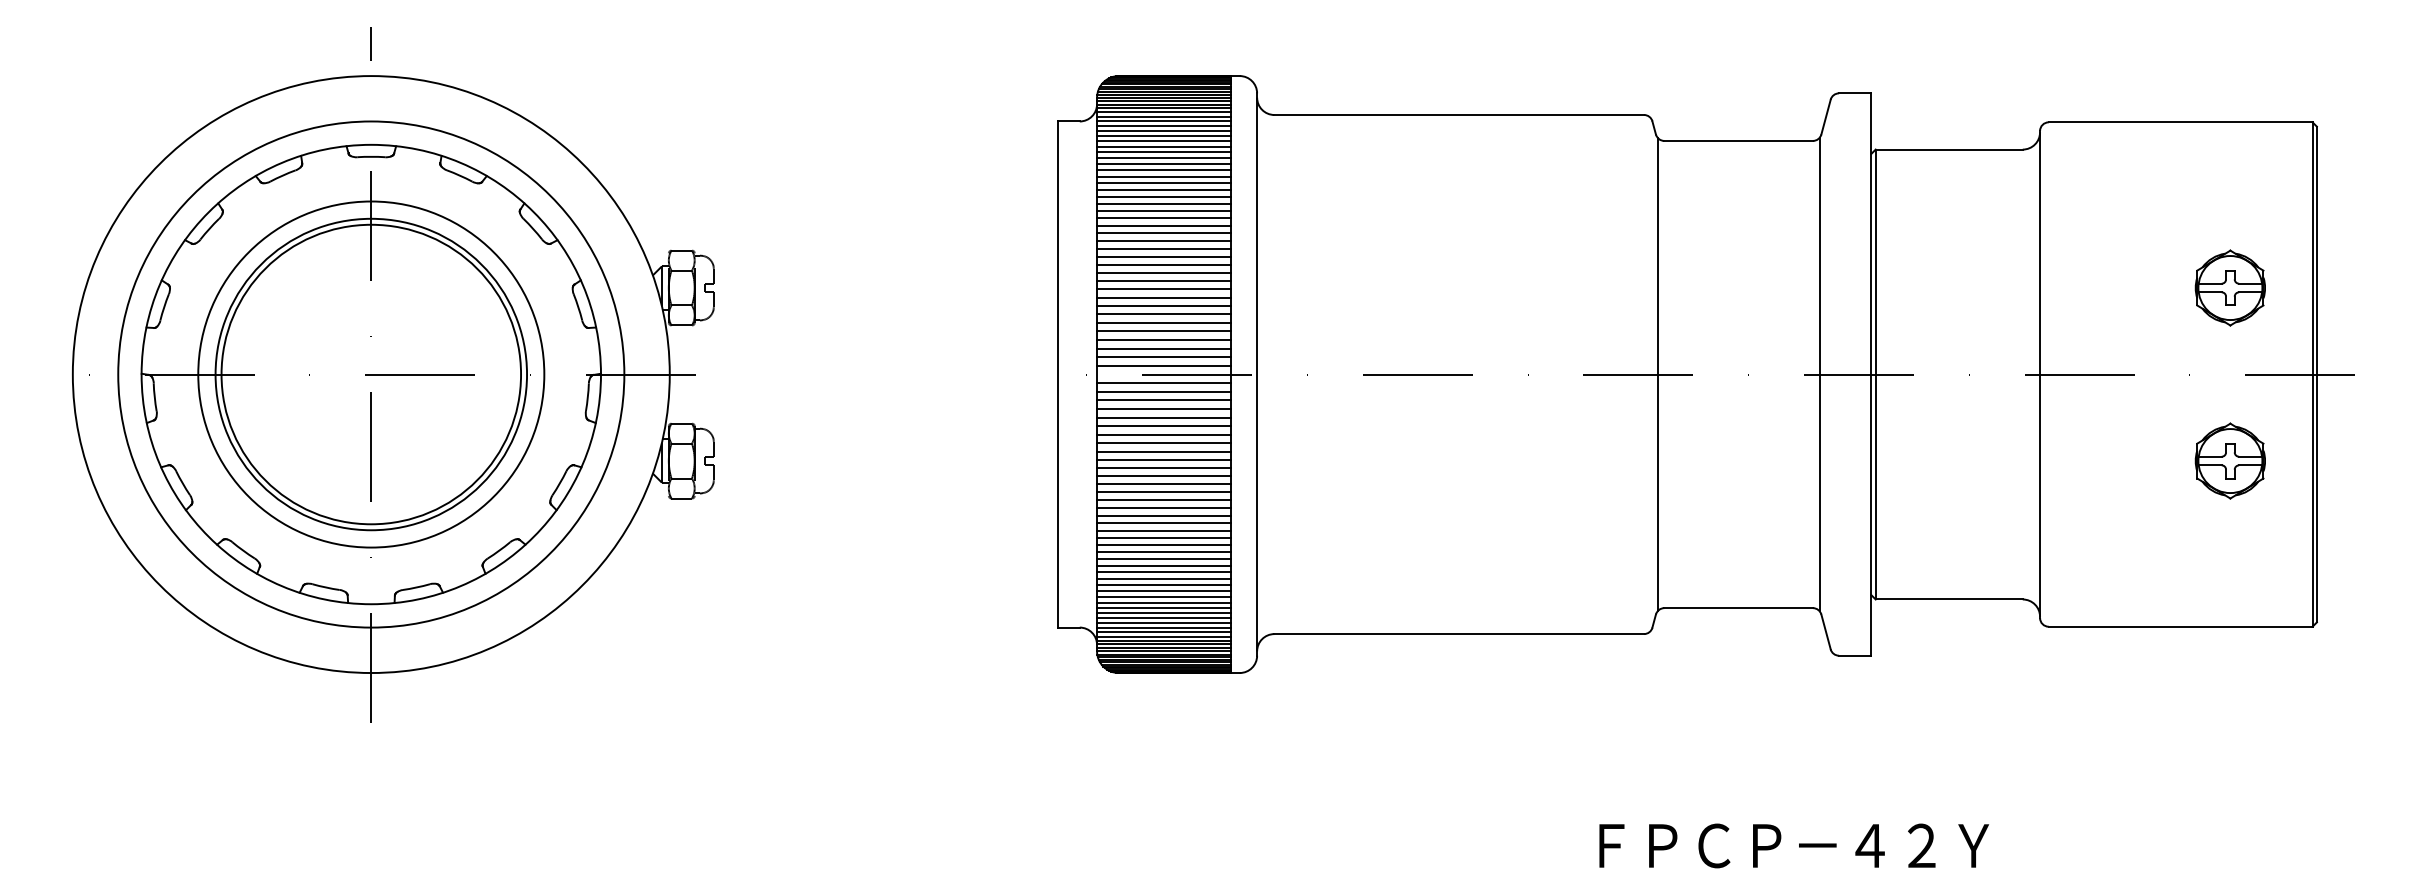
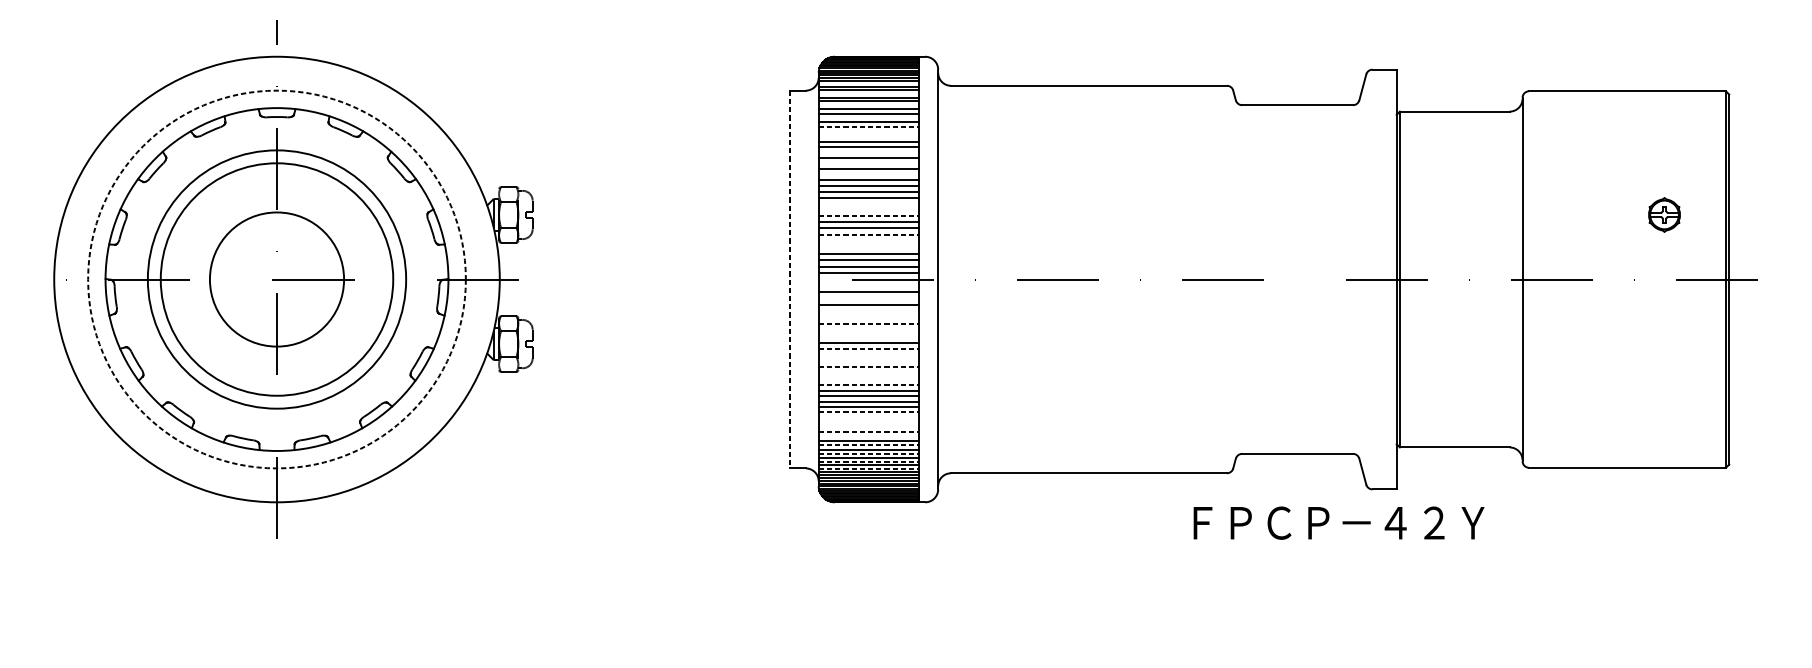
line: (1164, 112) -> (869, 83), removed
line: (1164, 125) -> (869, 93), removed
line: (1164, 141) -> (869, 105), removed
line: (1164, 158) -> (869, 118), removed
line: (1164, 170) -> (869, 127), solid -> dashed
line: (1164, 176) -> (869, 131), removed
line: (1164, 183) -> (869, 136), removed
line: (1164, 203) -> (869, 151), removed
line: (1164, 218) -> (869, 163), removed
line: (1164, 233) -> (869, 174), removed
line: (1164, 272) -> (869, 203), removed
line: (1164, 281) -> (869, 210), removed
part: (2229, 287) -> (1663, 214), size x0.6
line: (1164, 289) -> (869, 216), solid -> dashed
line: (1164, 314) -> (869, 234), solid -> dashed
line: (1164, 322) -> (869, 240), removed
line: (1164, 331) -> (869, 247), removed
circle: (371, 374) -> (277, 279), size x0.6
circle: (371, 374) -> (277, 279), solid -> dashed
line: (1657, 374) -> (1237, 279), removed
line: (1819, 374) -> (1357, 279), removed
line: (1058, 375) -> (789, 280), solid -> dashed
line: (1164, 383) -> (869, 286), removed
line: (1164, 400) -> (869, 298), removed
line: (1164, 417) -> (869, 311), removed
line: (1164, 426) -> (869, 318), removed
line: (1164, 434) -> (869, 324), solid -> dashed
line: (1164, 443) -> (869, 331), removed
line: (1164, 451) -> (869, 336), removed
part: (2229, 460) -> (1663, 343), removed
line: (1164, 468) -> (869, 349), solid -> dashed
line: (1164, 476) -> (869, 355), removed
line: (1164, 484) -> (869, 361), removed
line: (1164, 492) -> (869, 367), solid -> dashed
line: (1164, 500) -> (869, 373), removed
line: (1164, 508) -> (869, 379), removed
line: (1164, 515) -> (869, 384), solid -> dashed
line: (1164, 552) -> (869, 412), solid -> dashed
line: (1164, 559) -> (869, 417), removed
line: (1164, 565) -> (869, 422), removed
line: (1164, 572) -> (869, 427), removed
line: (1164, 578) -> (869, 431), solid -> dashed
line: (1164, 584) -> (869, 436), removed
line: (1164, 596) -> (869, 445), solid -> dashed
line: (1164, 608) -> (869, 454), solid -> dashed
line: (1164, 618) -> (869, 461), solid -> dashed
line: (1164, 627) -> (869, 468), solid -> dashed
text: (1793, 845) -> (1338, 522), moved

